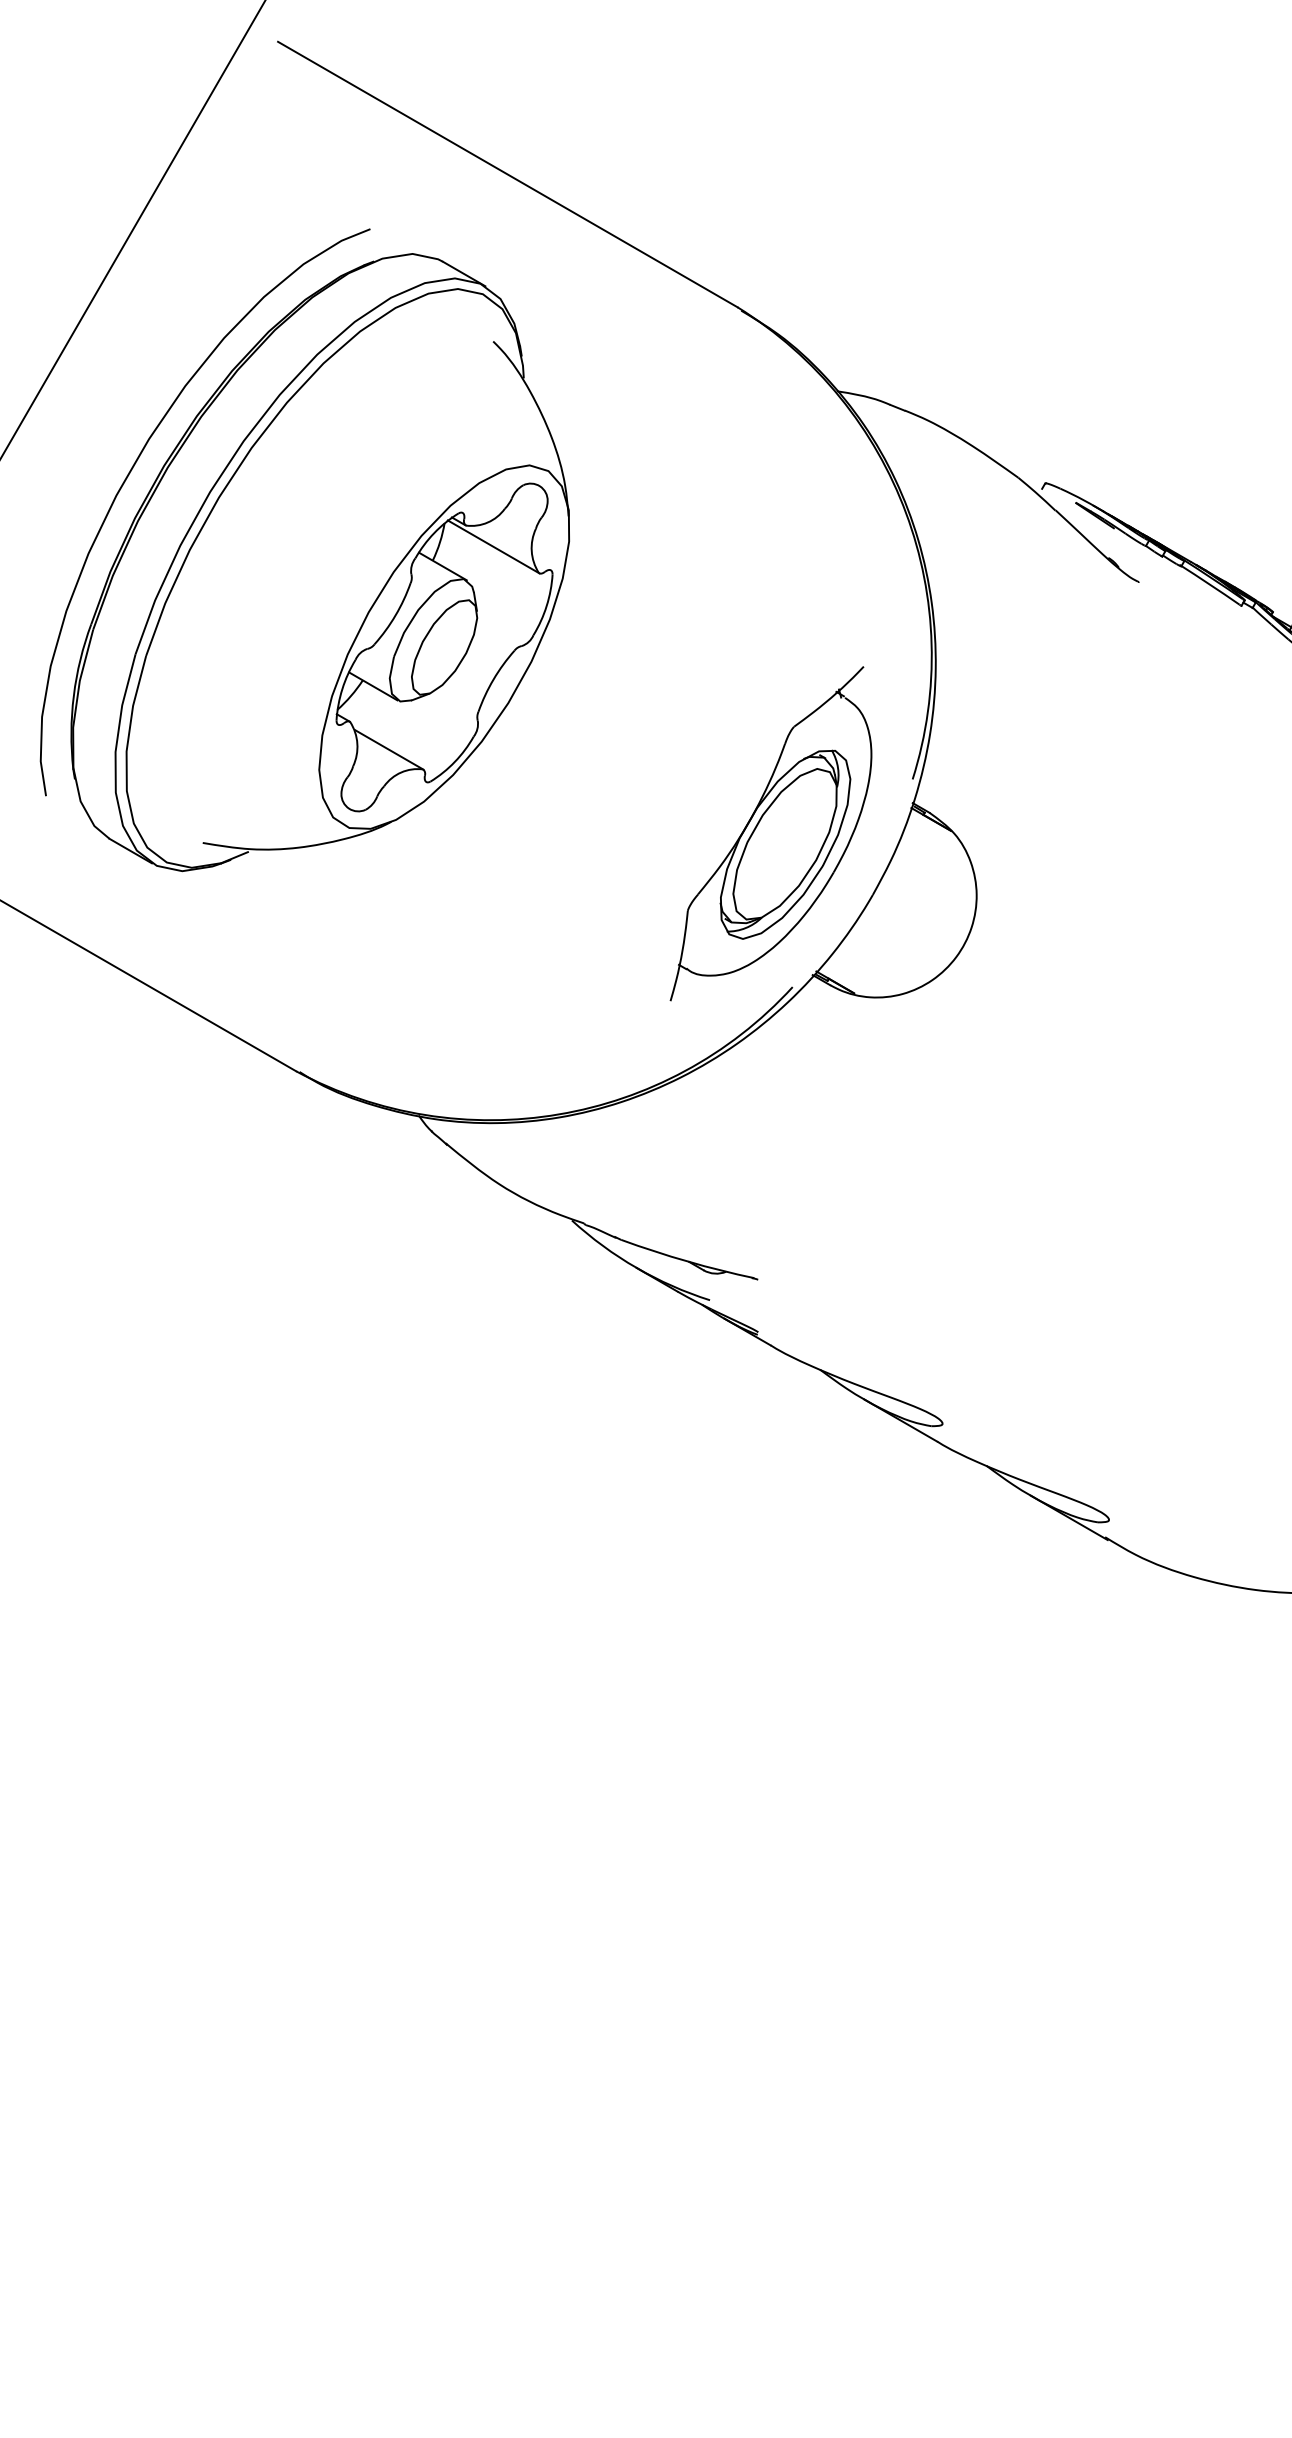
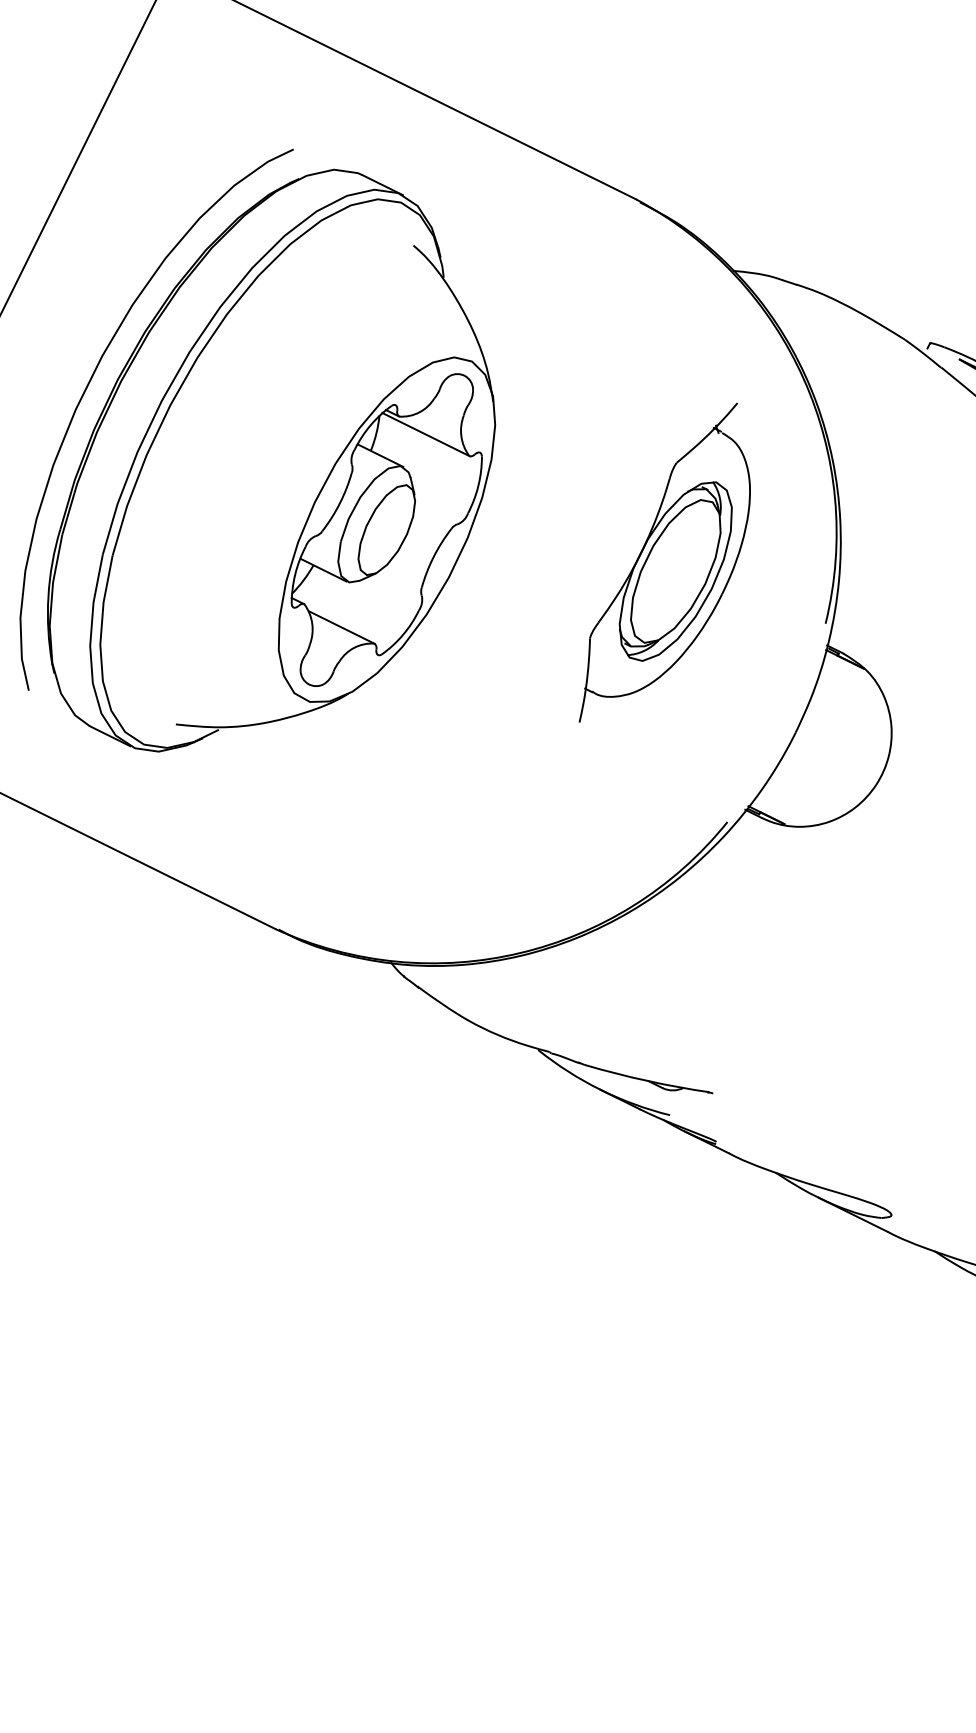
part: (770, 833) -> (661, 562), moved

